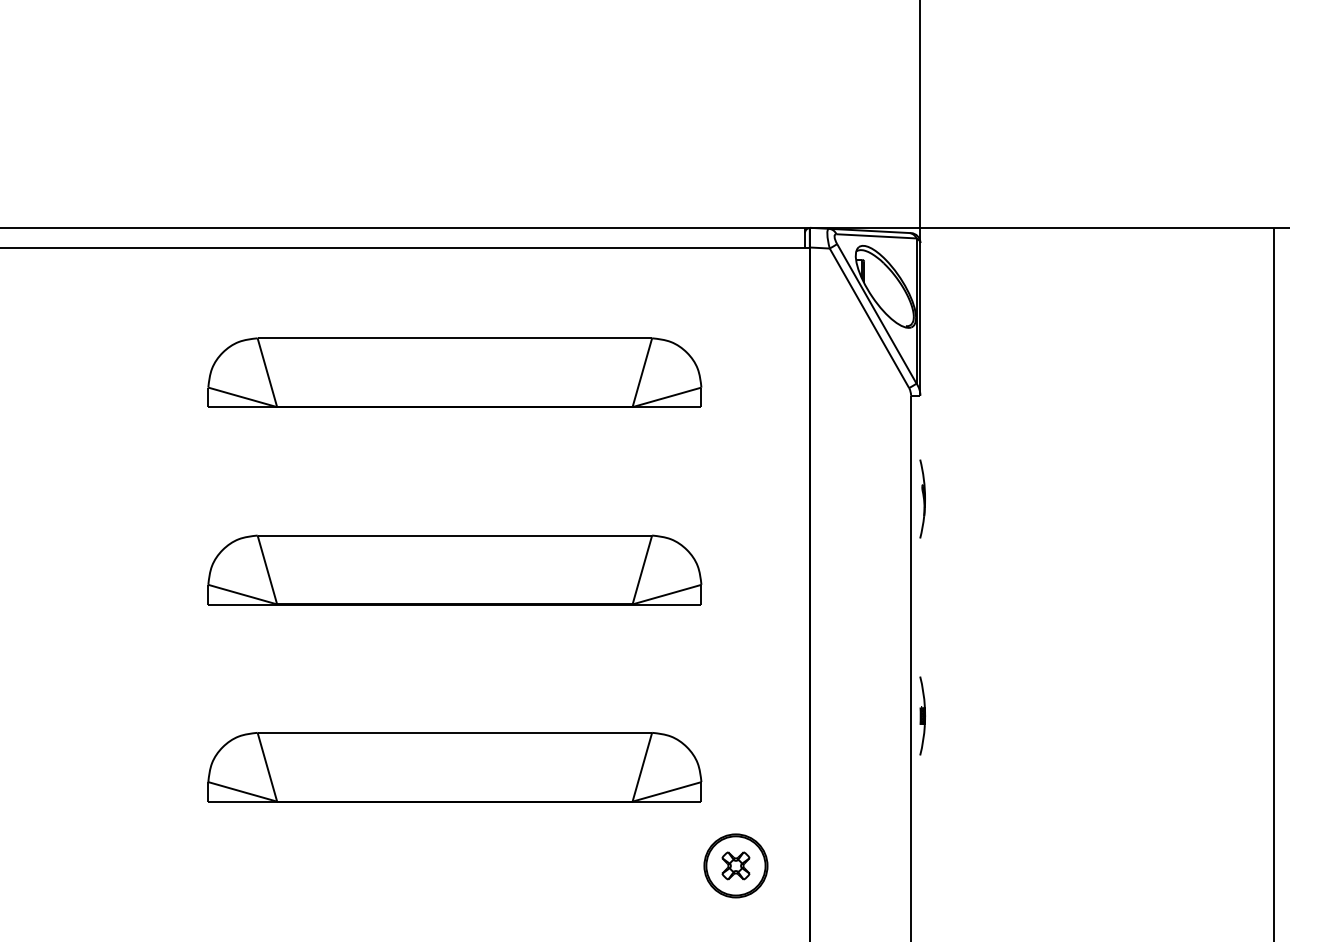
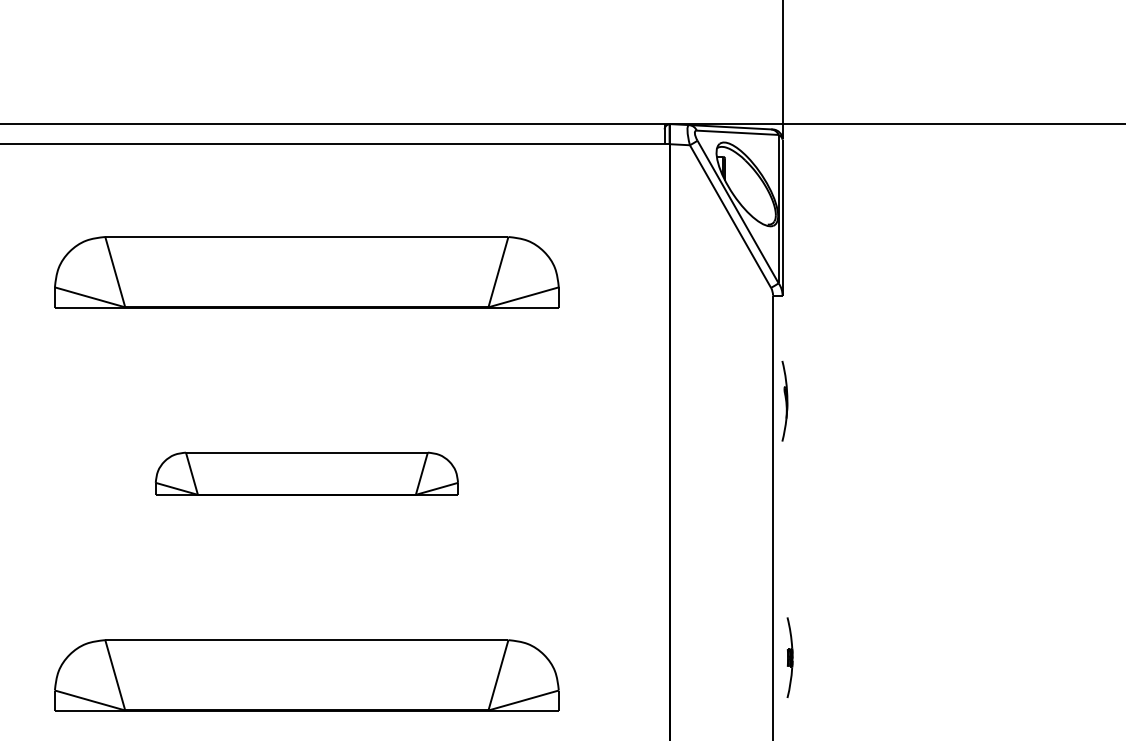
part: (454, 569) -> (306, 473), size x0.6
part: (922, 715) -> (789, 657), moved

